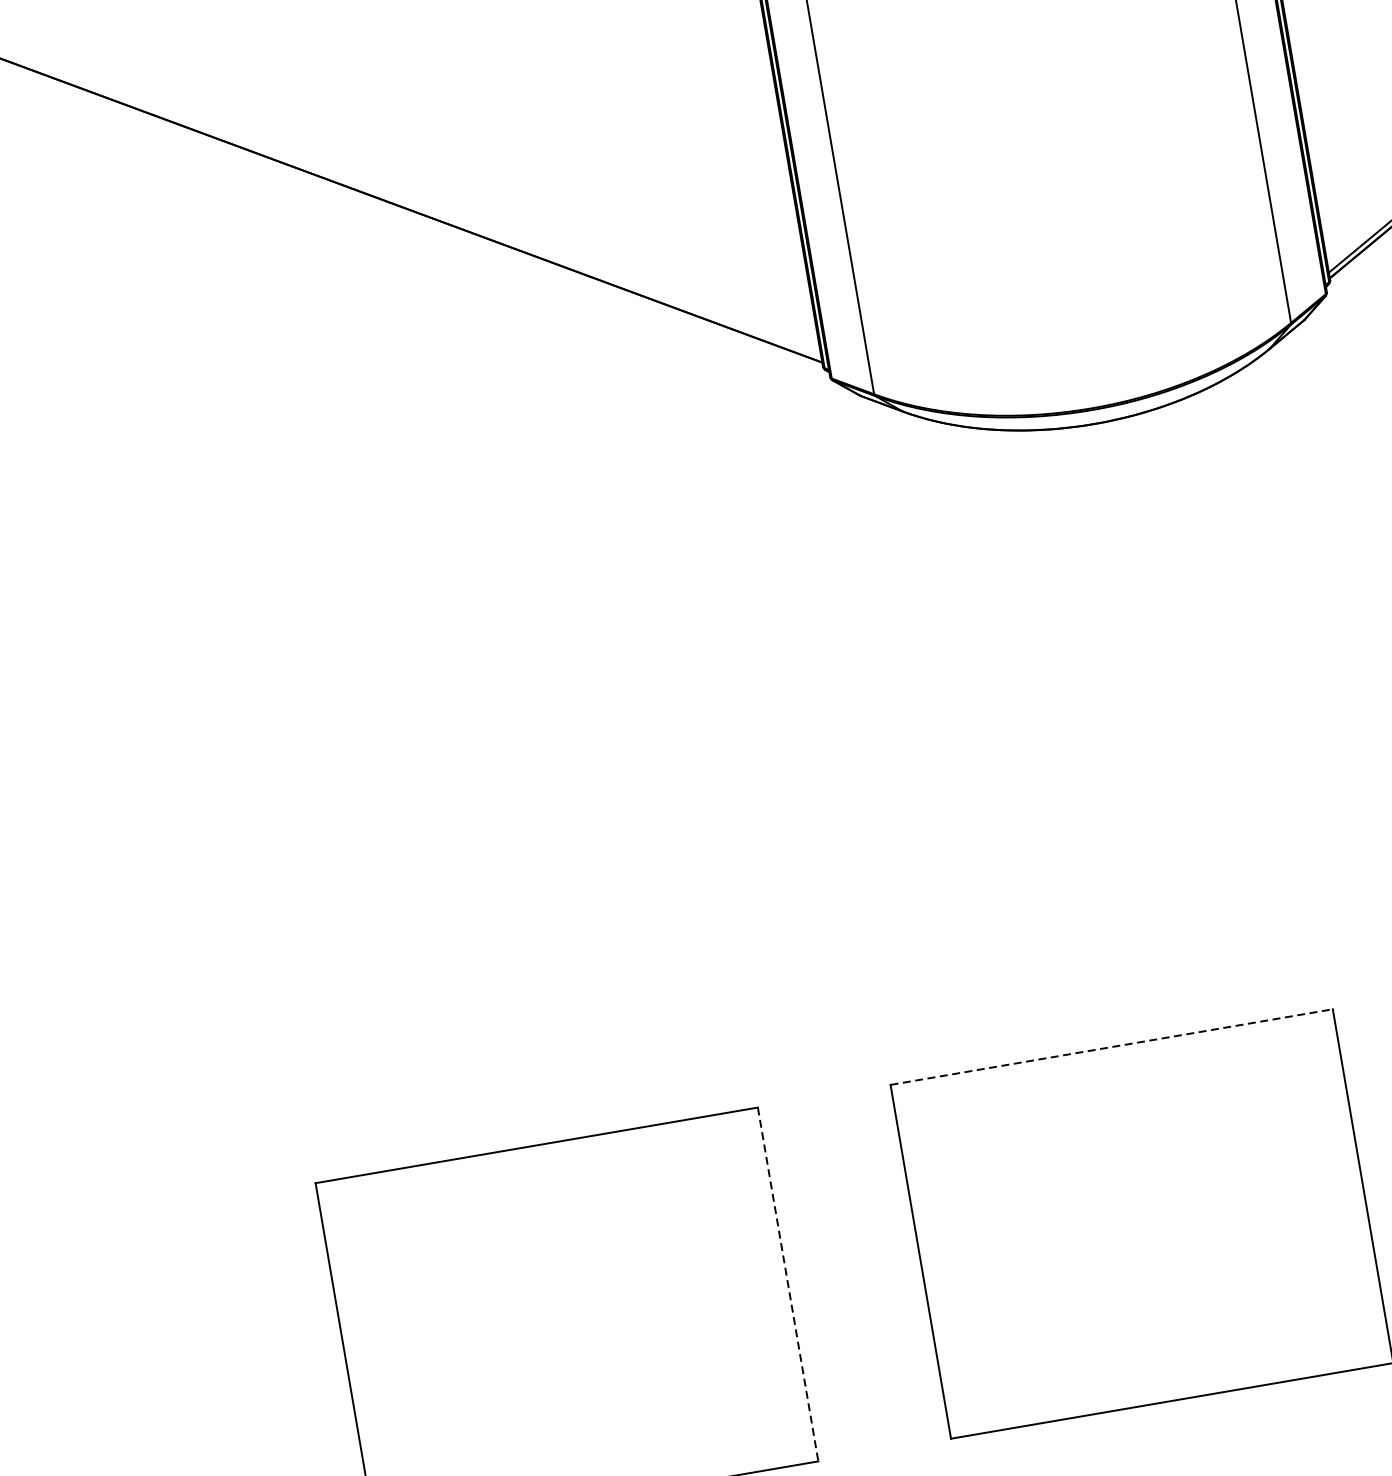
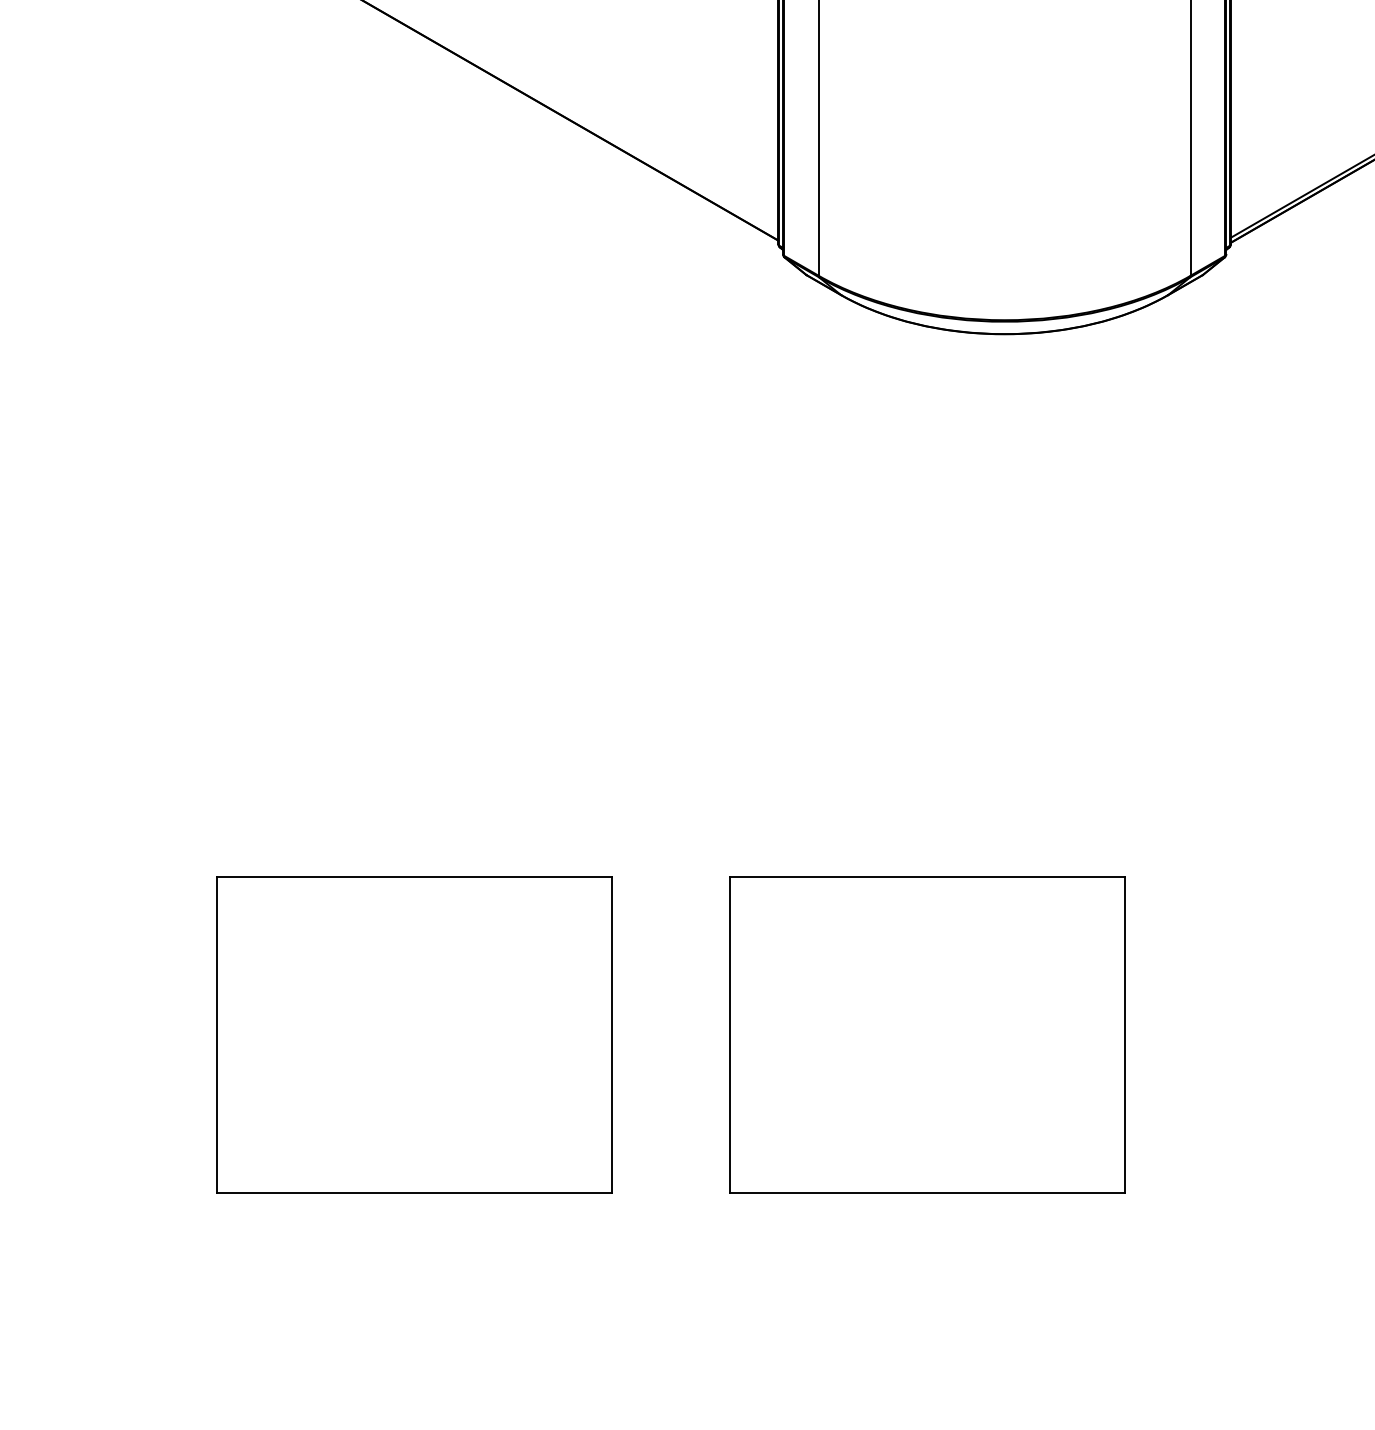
line: (1112, 1047) -> (928, 877), dashed -> solid
line: (787, 1285) -> (611, 1035), dashed -> solid

